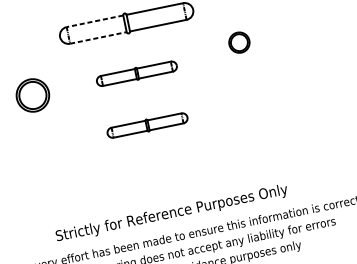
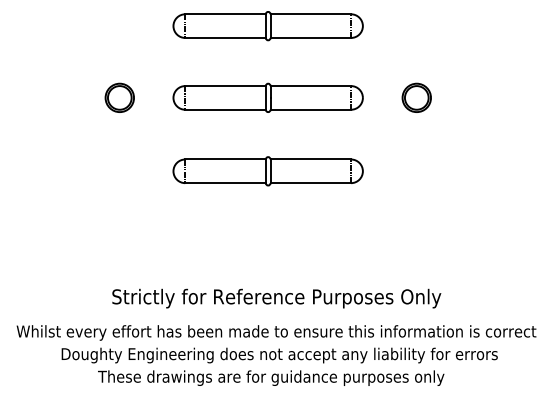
line: (94, 21) -> (225, 14), dashed -> solid
line: (99, 37) -> (226, 37), dashed -> solid
part: (239, 42) -> (416, 97), moved
part: (136, 73) -> (267, 97), size x1.67
part: (32, 95) -> (119, 97), size x0.62
part: (147, 125) -> (267, 171), size x1.67

